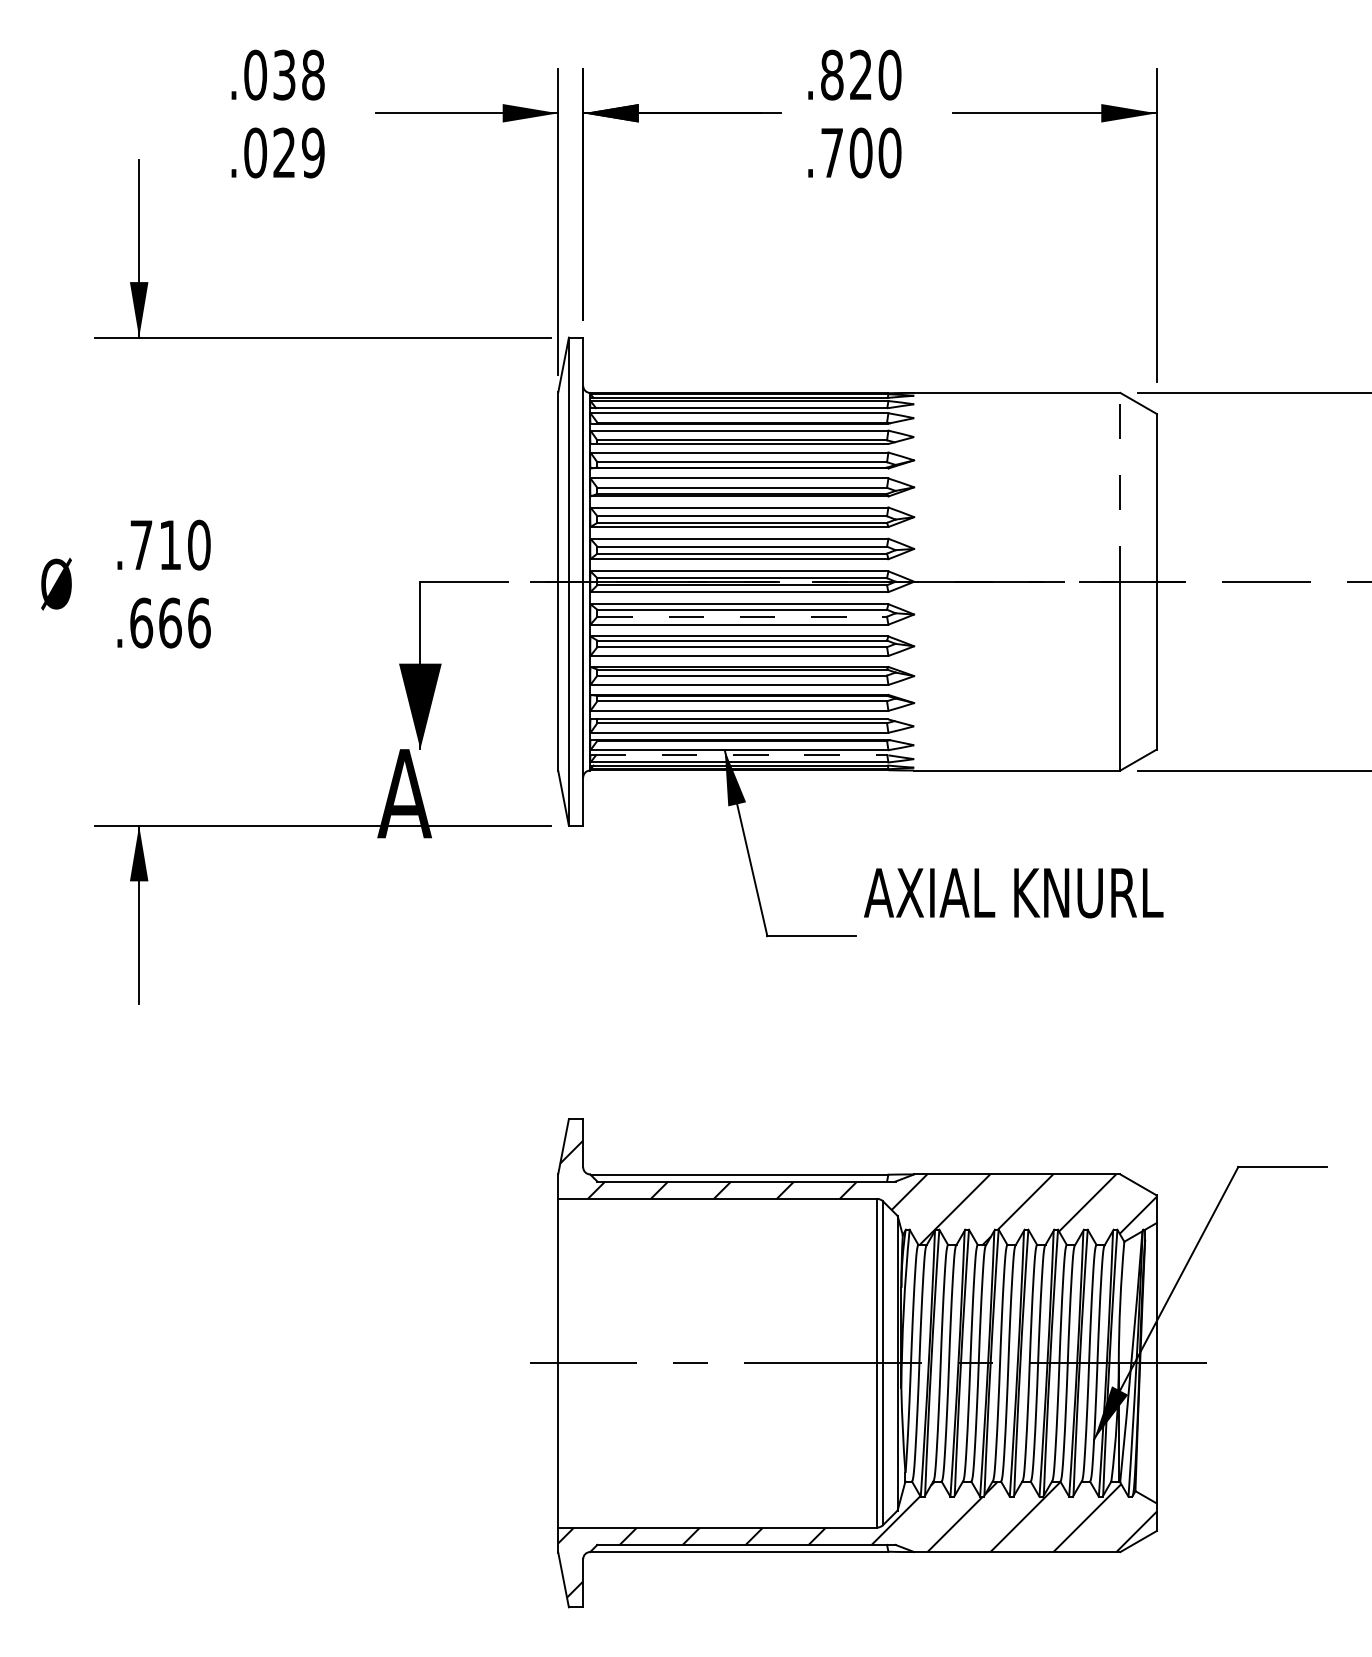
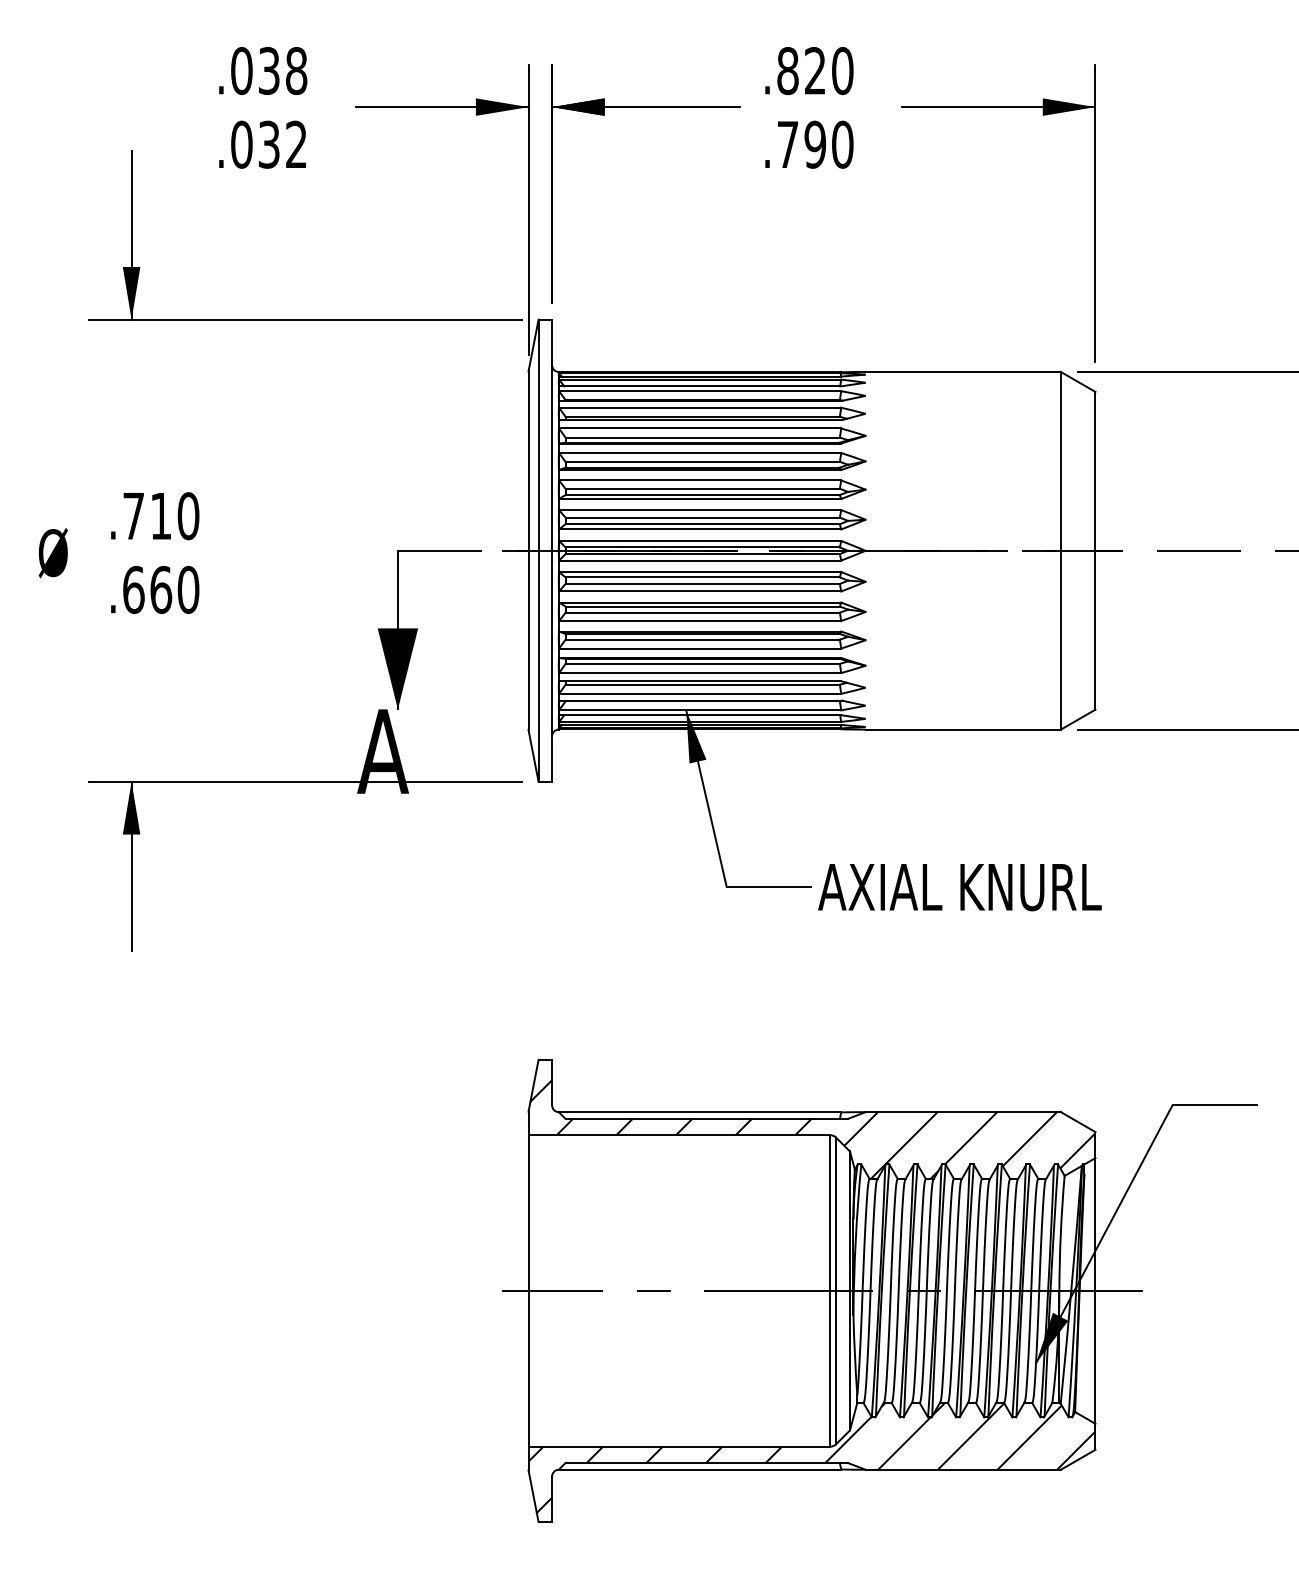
text: (298, 152) -> (282, 144), .029 -> .032
text: (860, 152) -> (814, 144), .700 -> .790
line: (1120, 486) -> (1061, 460), dashed -> solid
line: (742, 616) -> (703, 583), dashed -> solid
text: (199, 622) -> (188, 589), .666 -> .660
line: (739, 755) -> (700, 715), dashed -> solid
text: (1013, 893) -> (959, 887), moved

